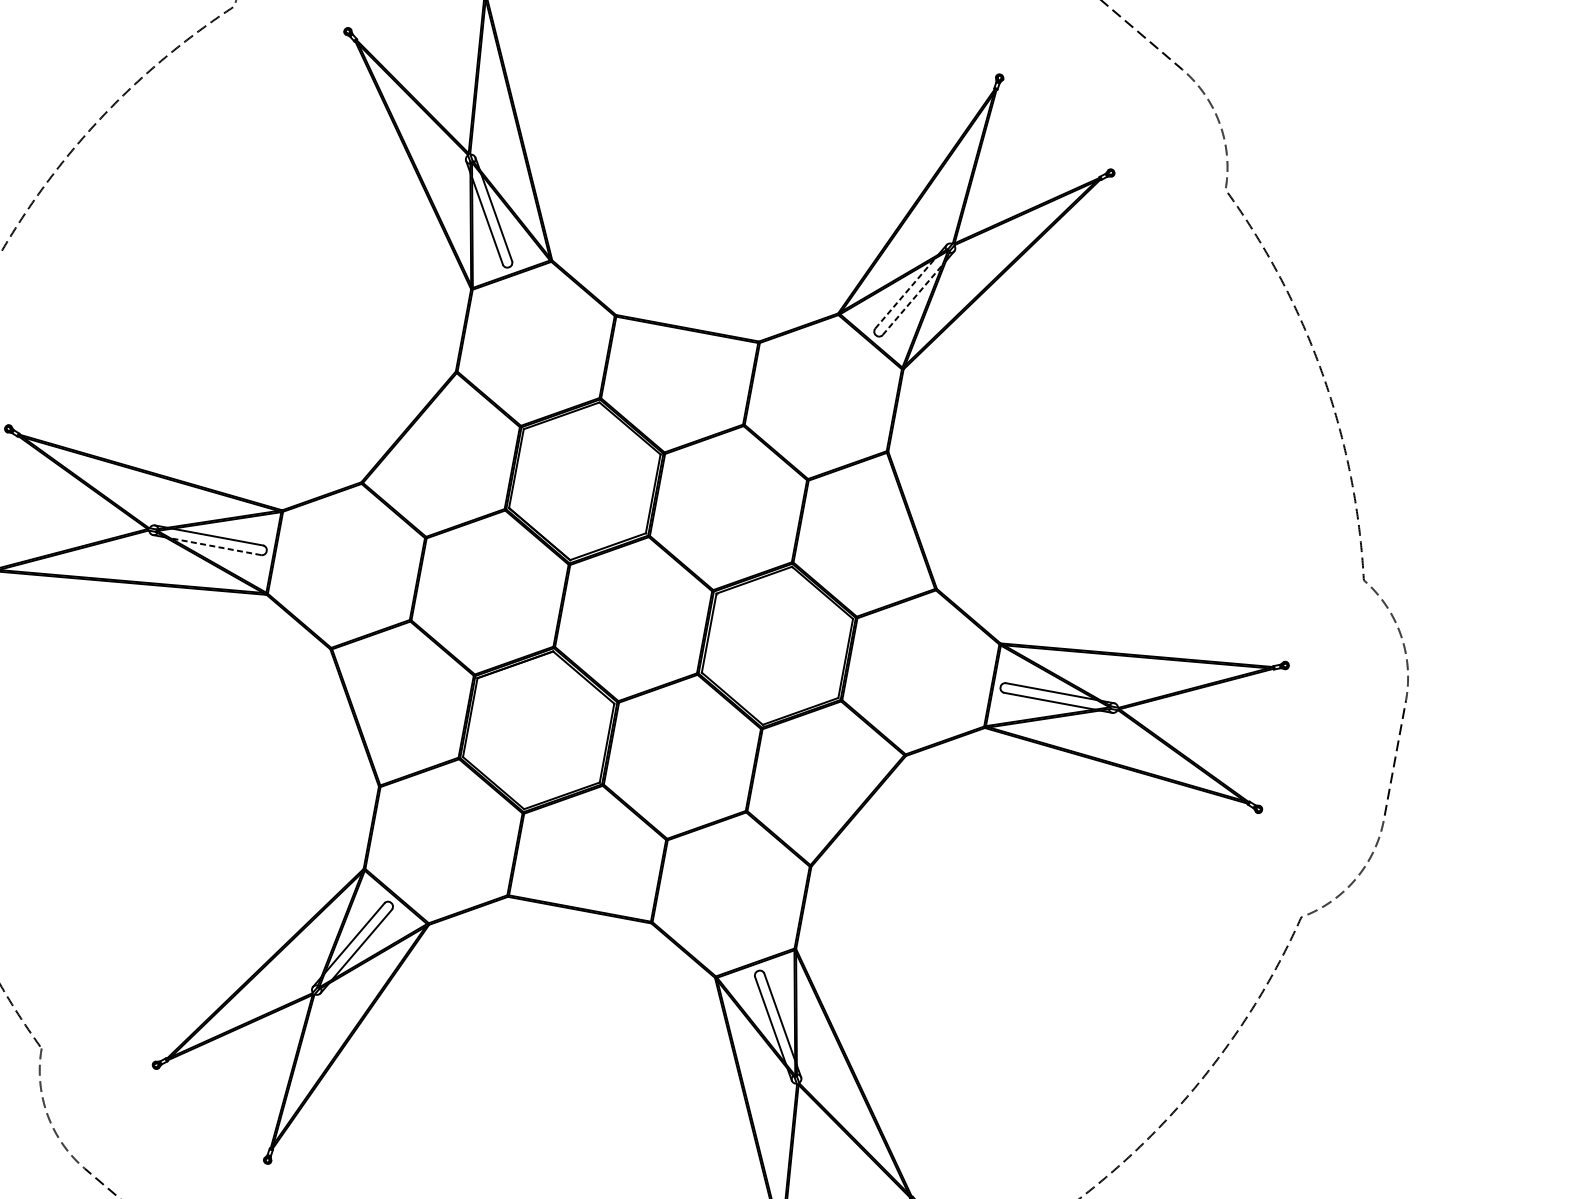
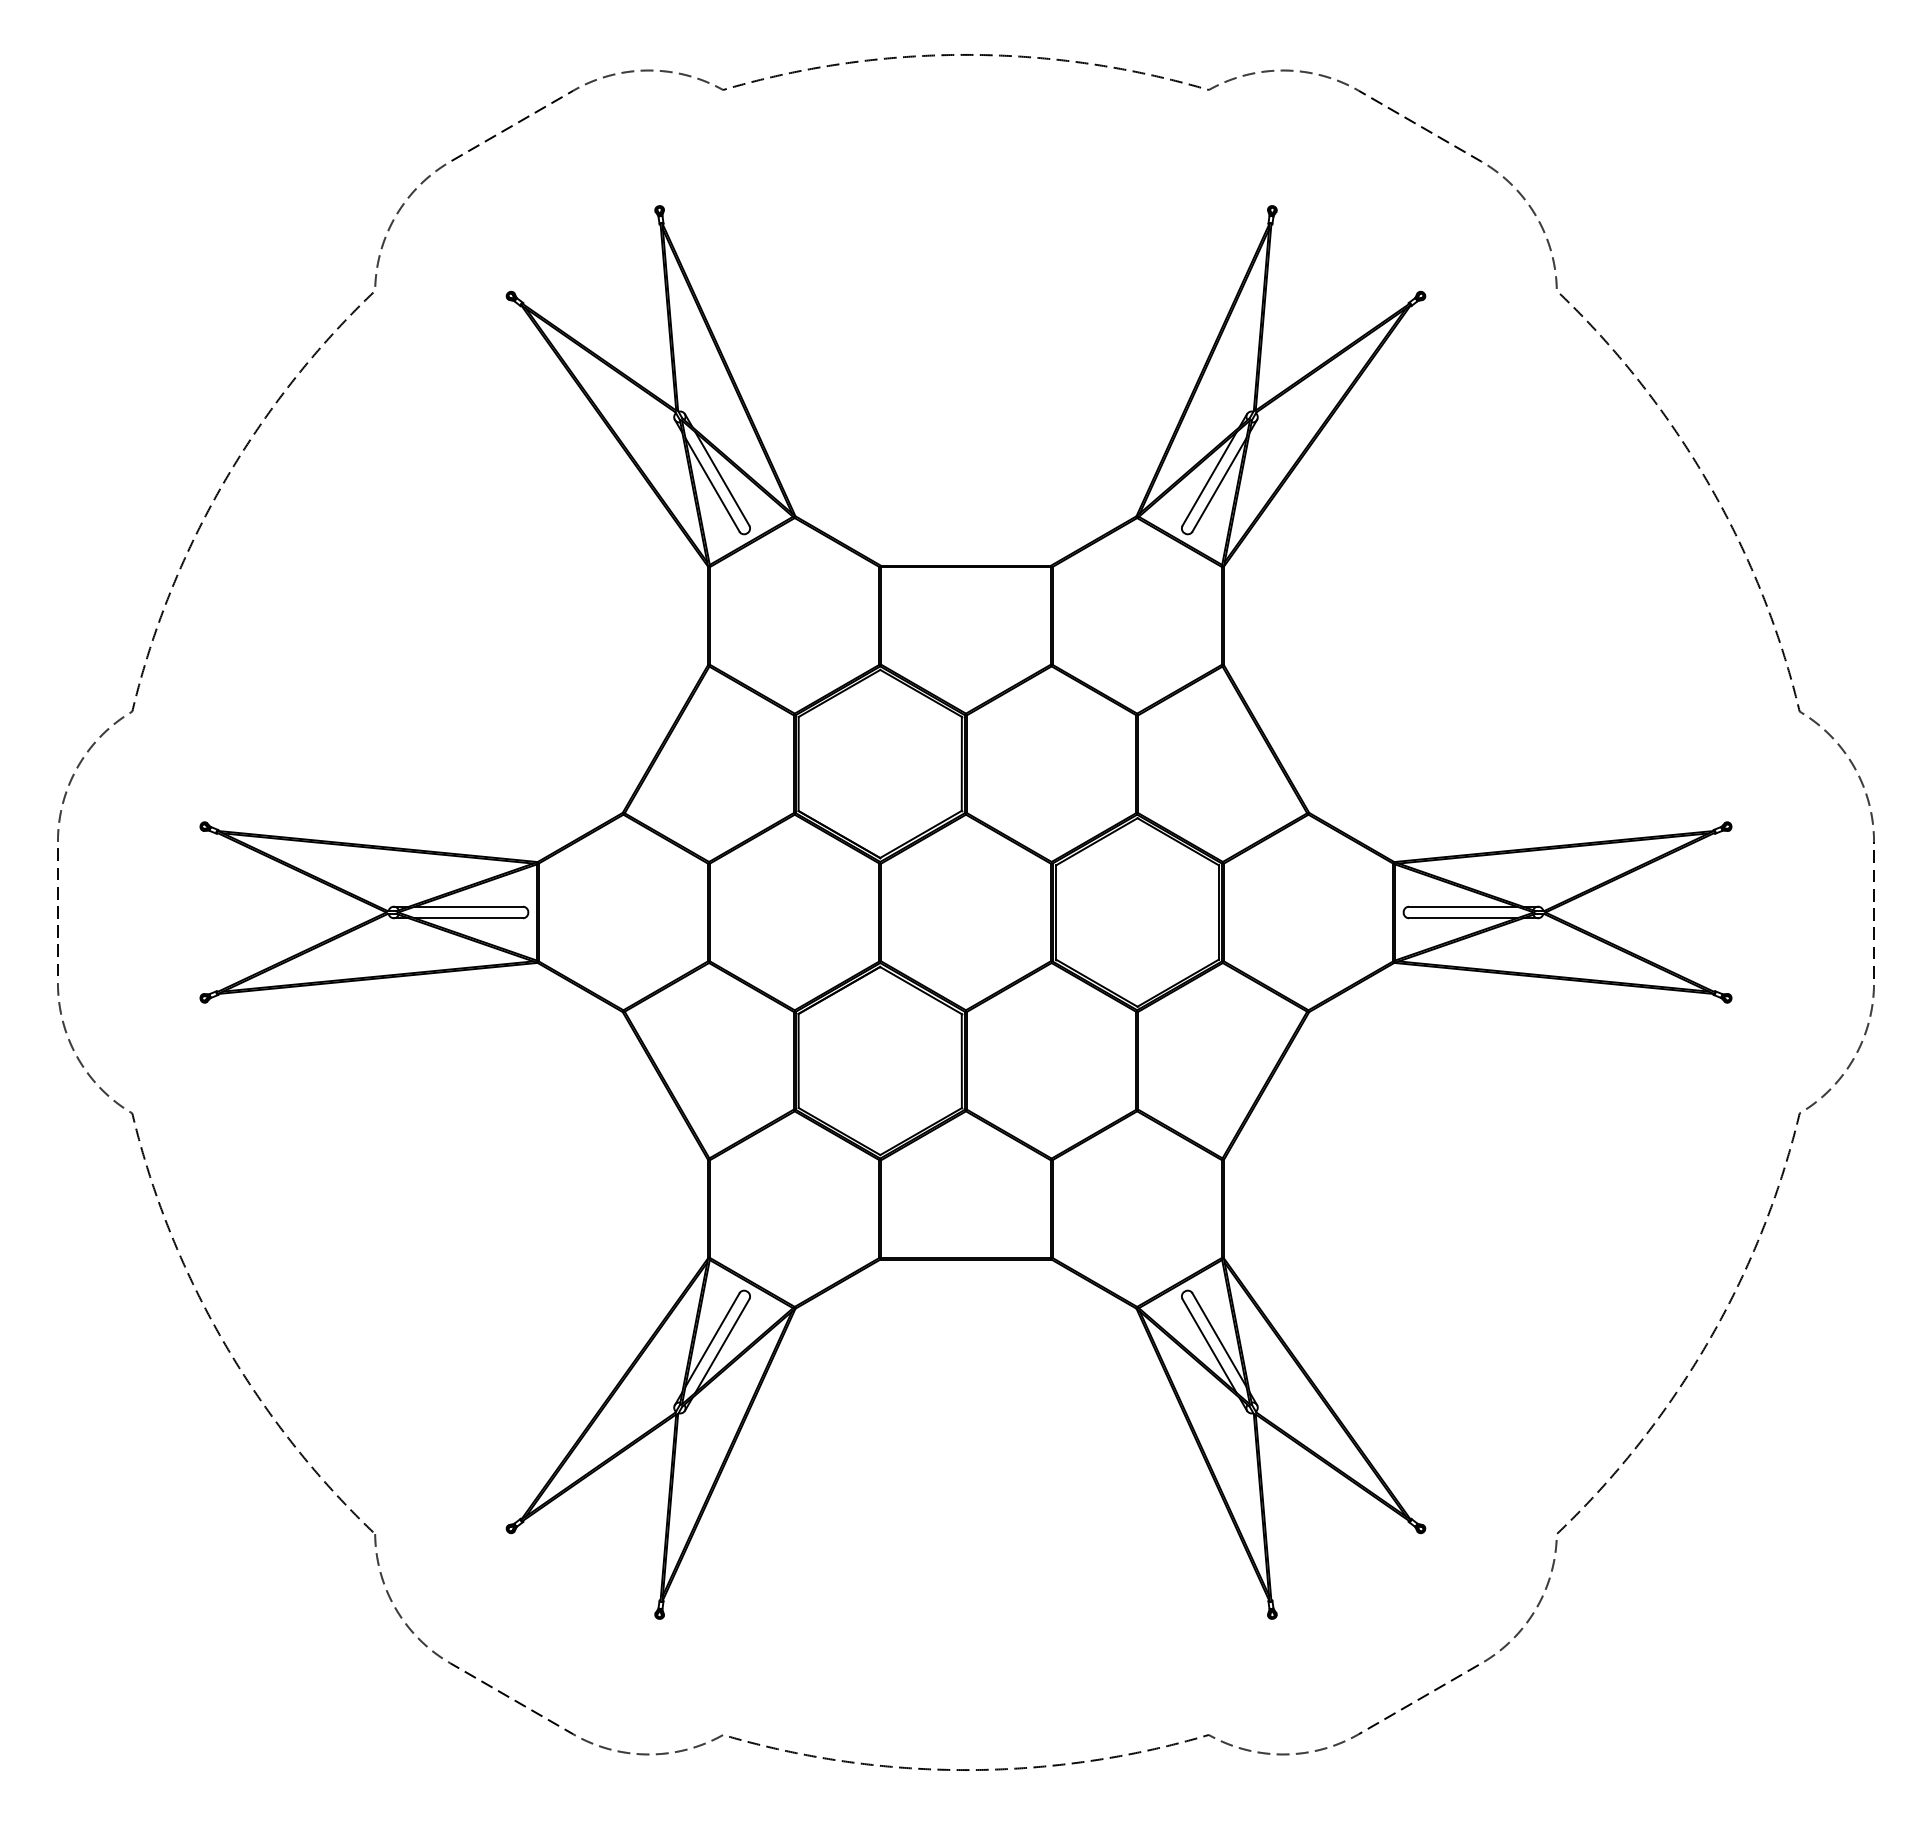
line: (905, 293) -> (1209, 478), dashed -> solid
line: (912, 299) -> (1219, 484), dashed -> solid
line: (215, 546) -> (468, 918), dashed -> solid

